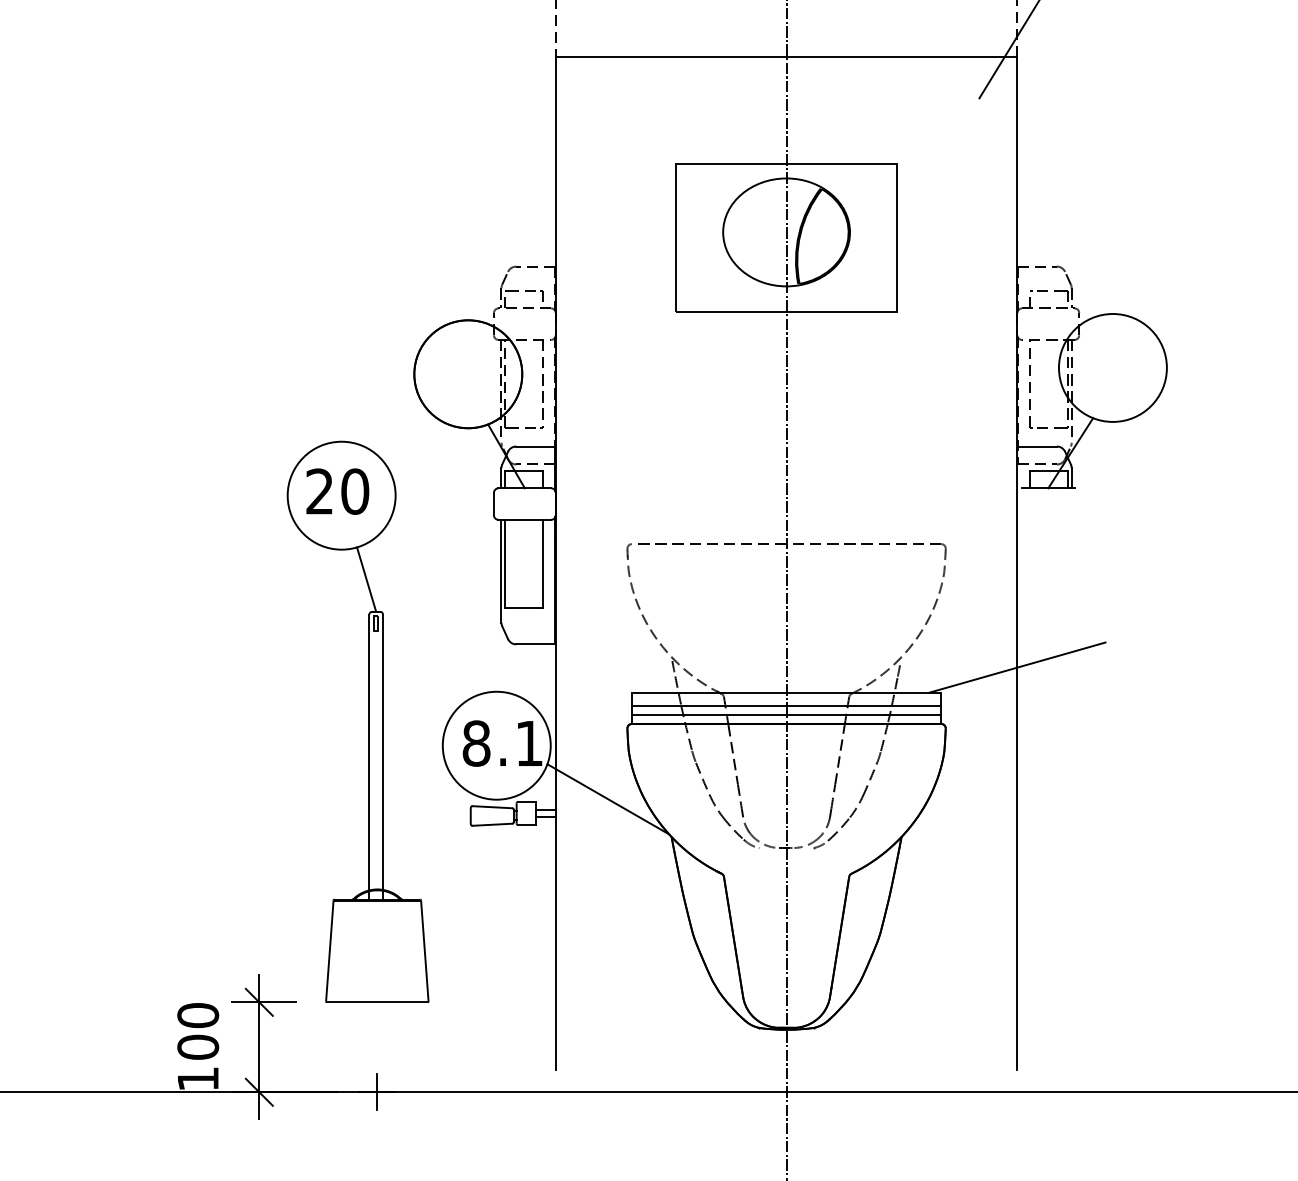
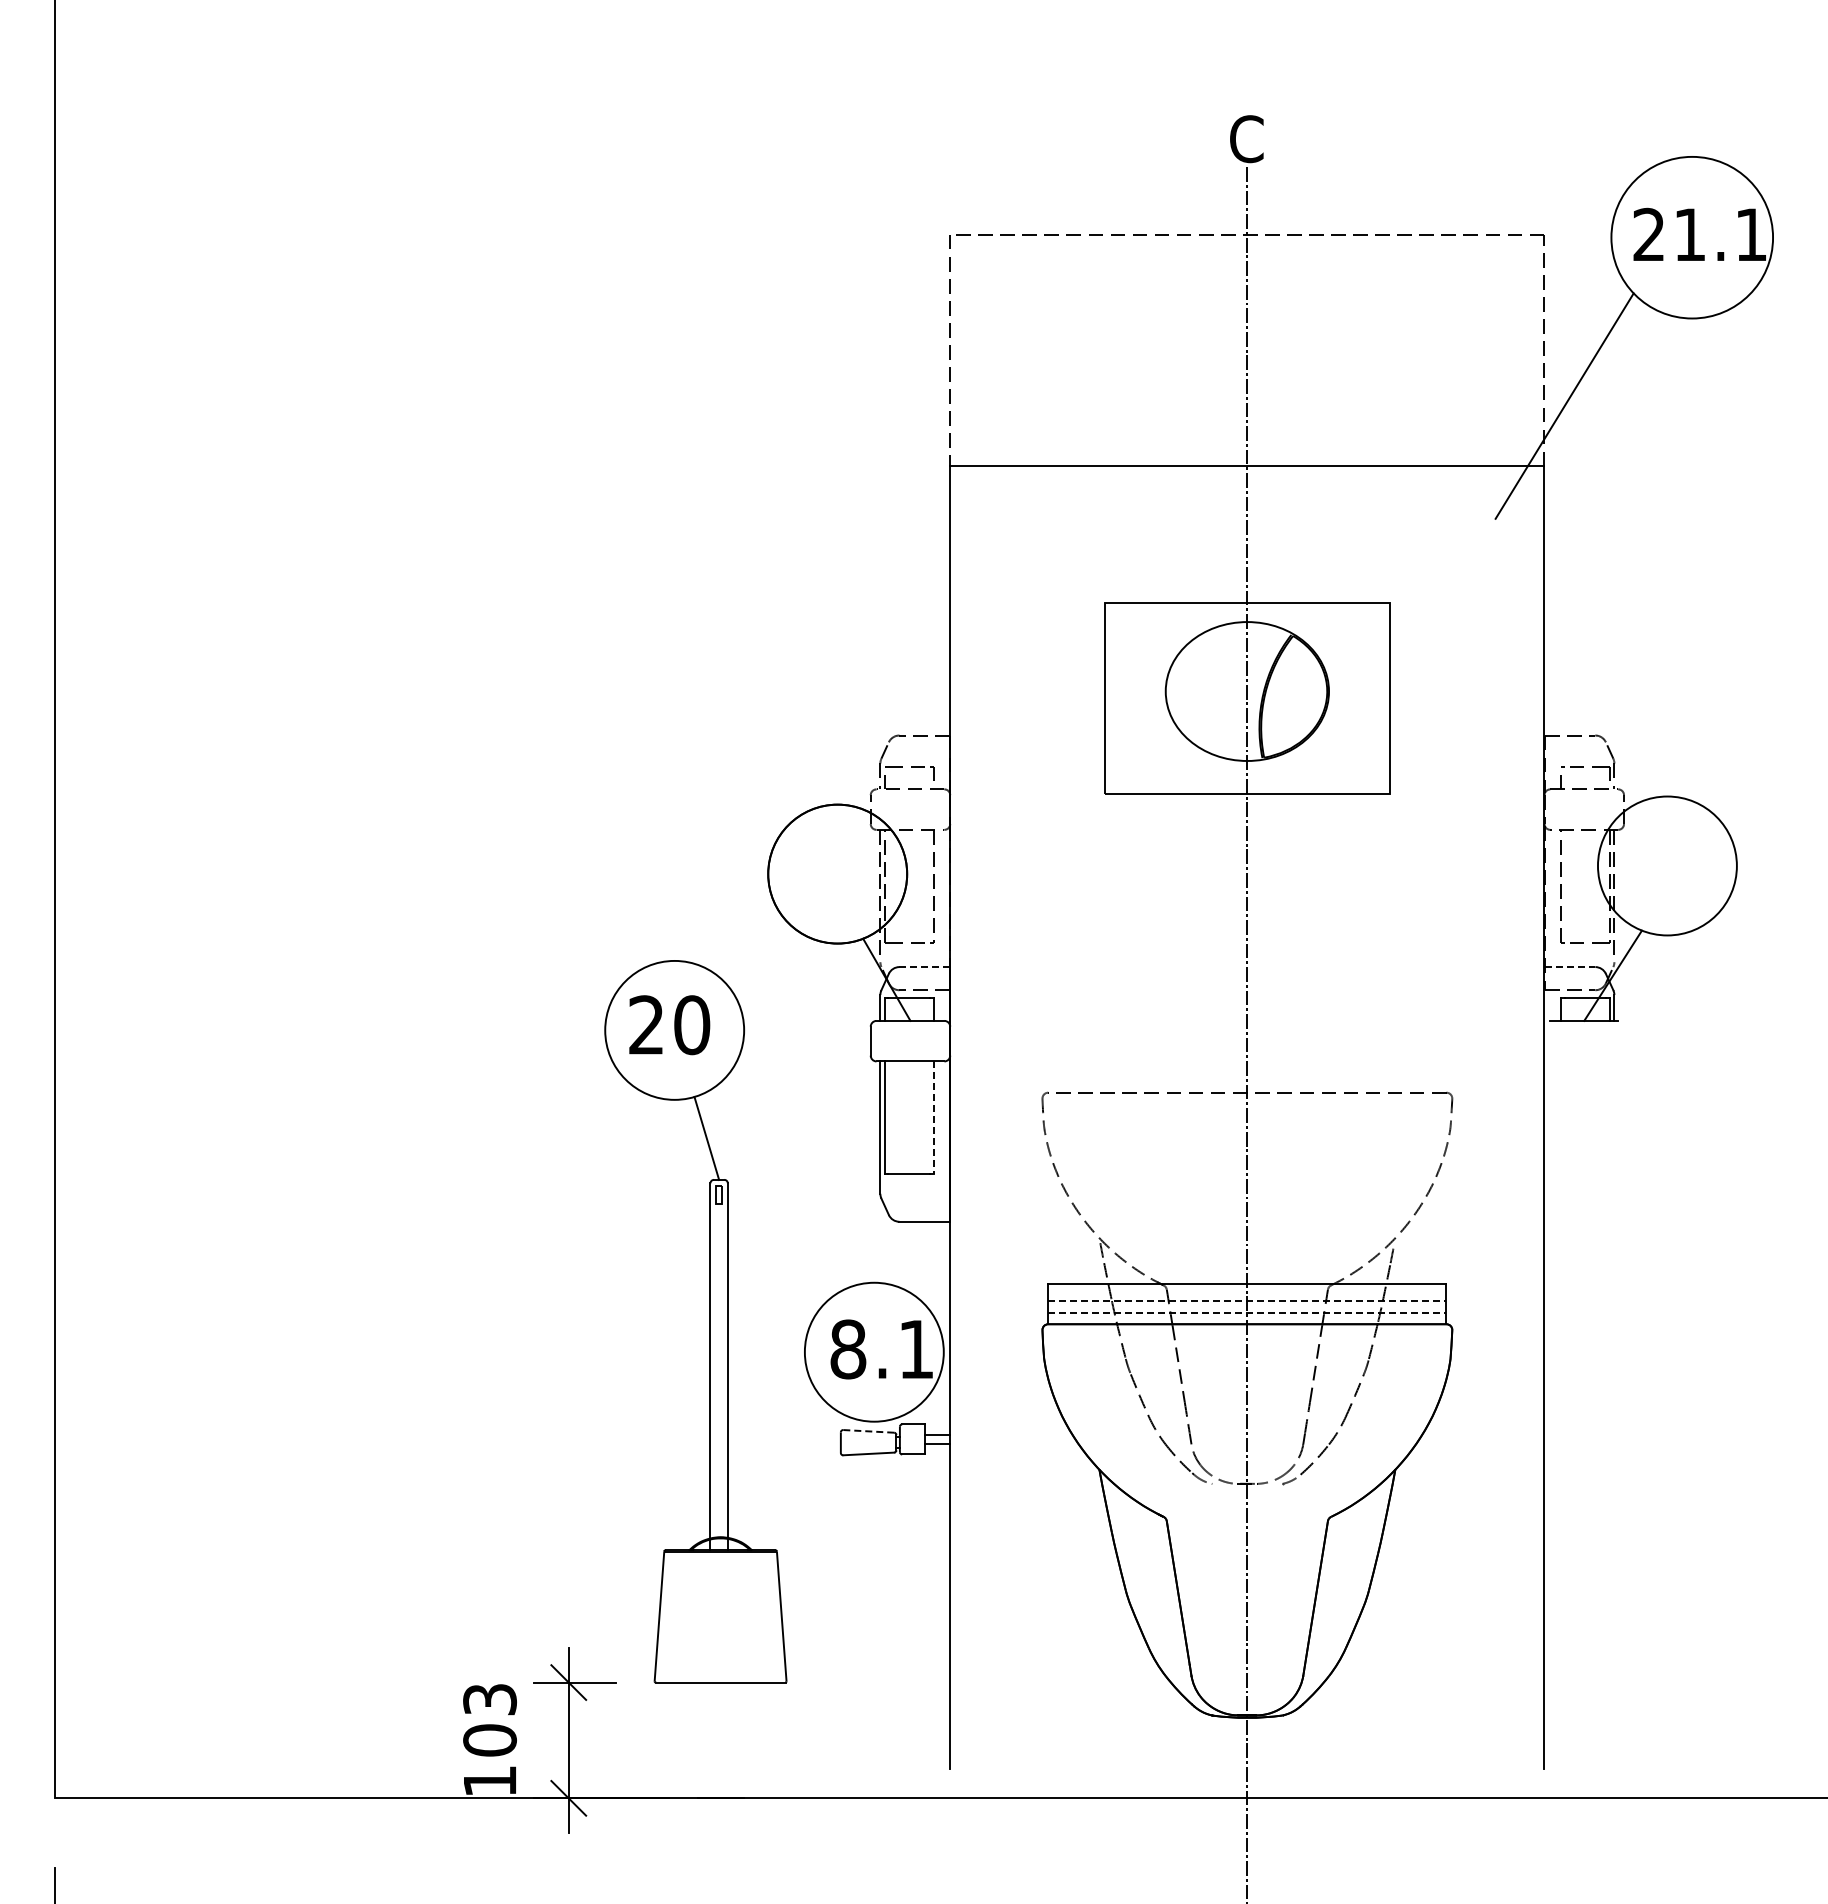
line: (535, 446) -> (924, 967), solid -> dashed
line: (1037, 446) -> (1570, 967), solid -> dashed
line: (542, 564) -> (933, 1118), solid -> dashed
line: (1017, 667) -> (1544, 1251), removed
line: (786, 706) -> (1247, 1301), solid -> dashed
line: (786, 714) -> (1247, 1312), solid -> dashed
line: (607, 799) -> (1017, 1421), removed
line: (492, 807) -> (868, 1431), solid -> dashed
text: (197, 1015) -> (489, 1699), 100 -> 103
line: (377, 1092) -> (720, 1798), removed

